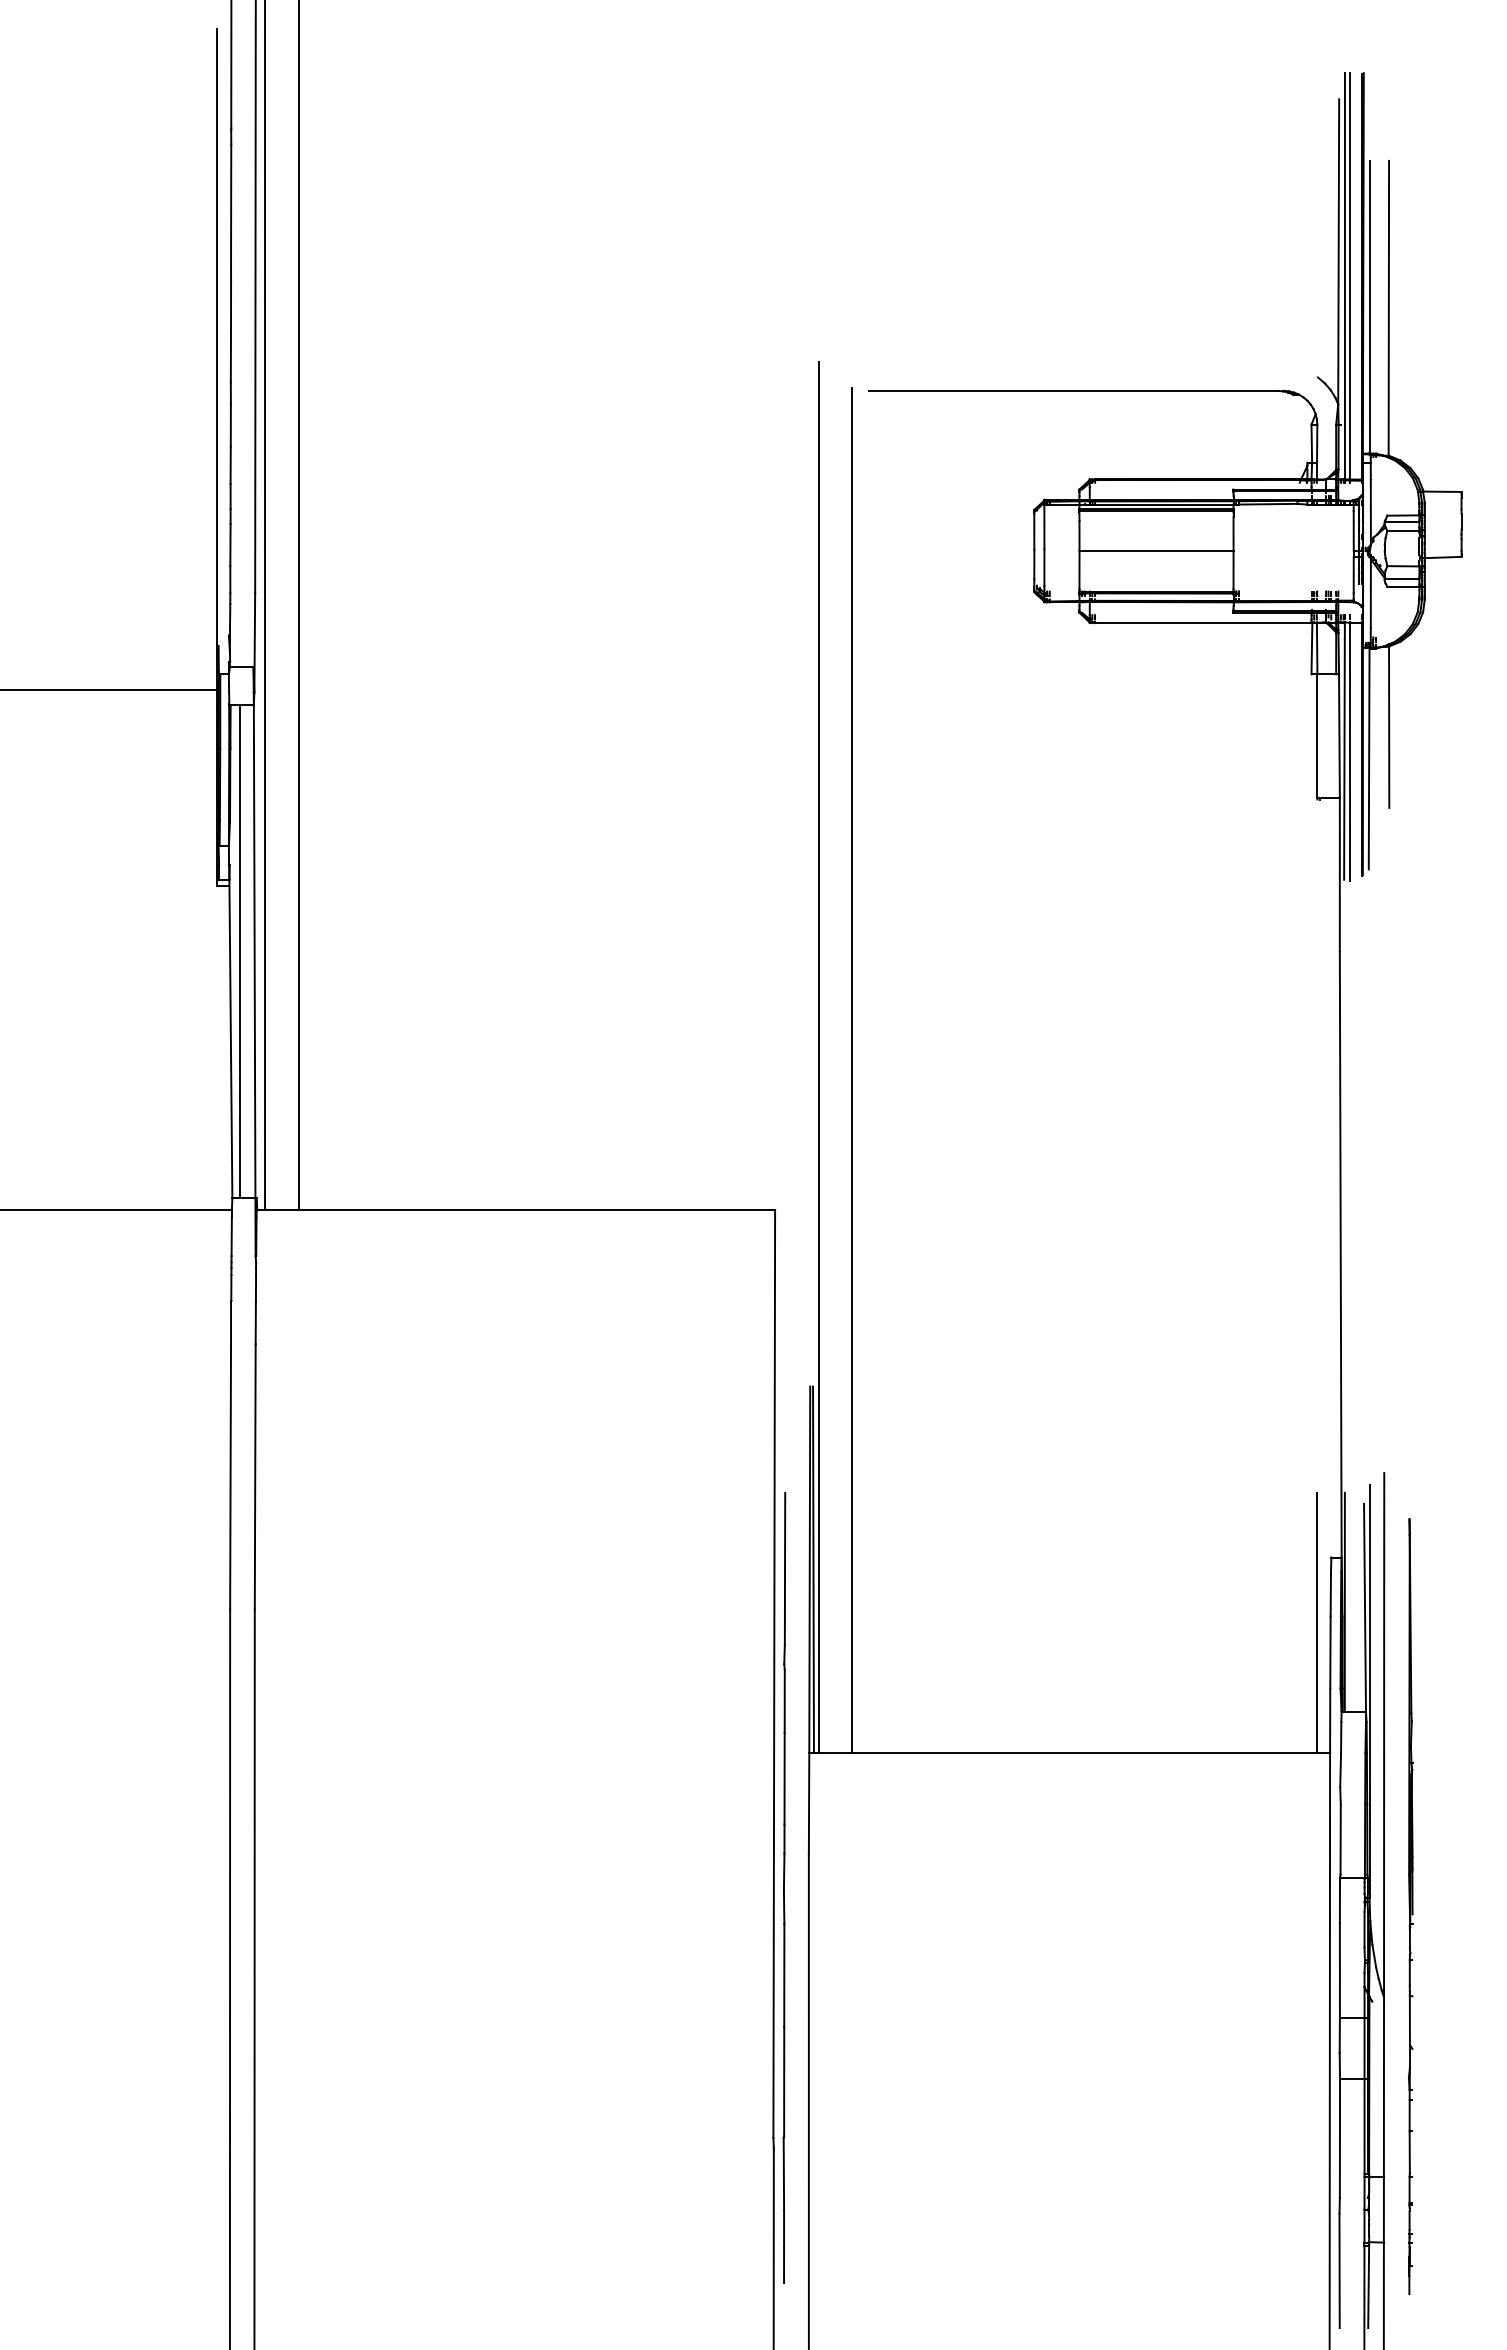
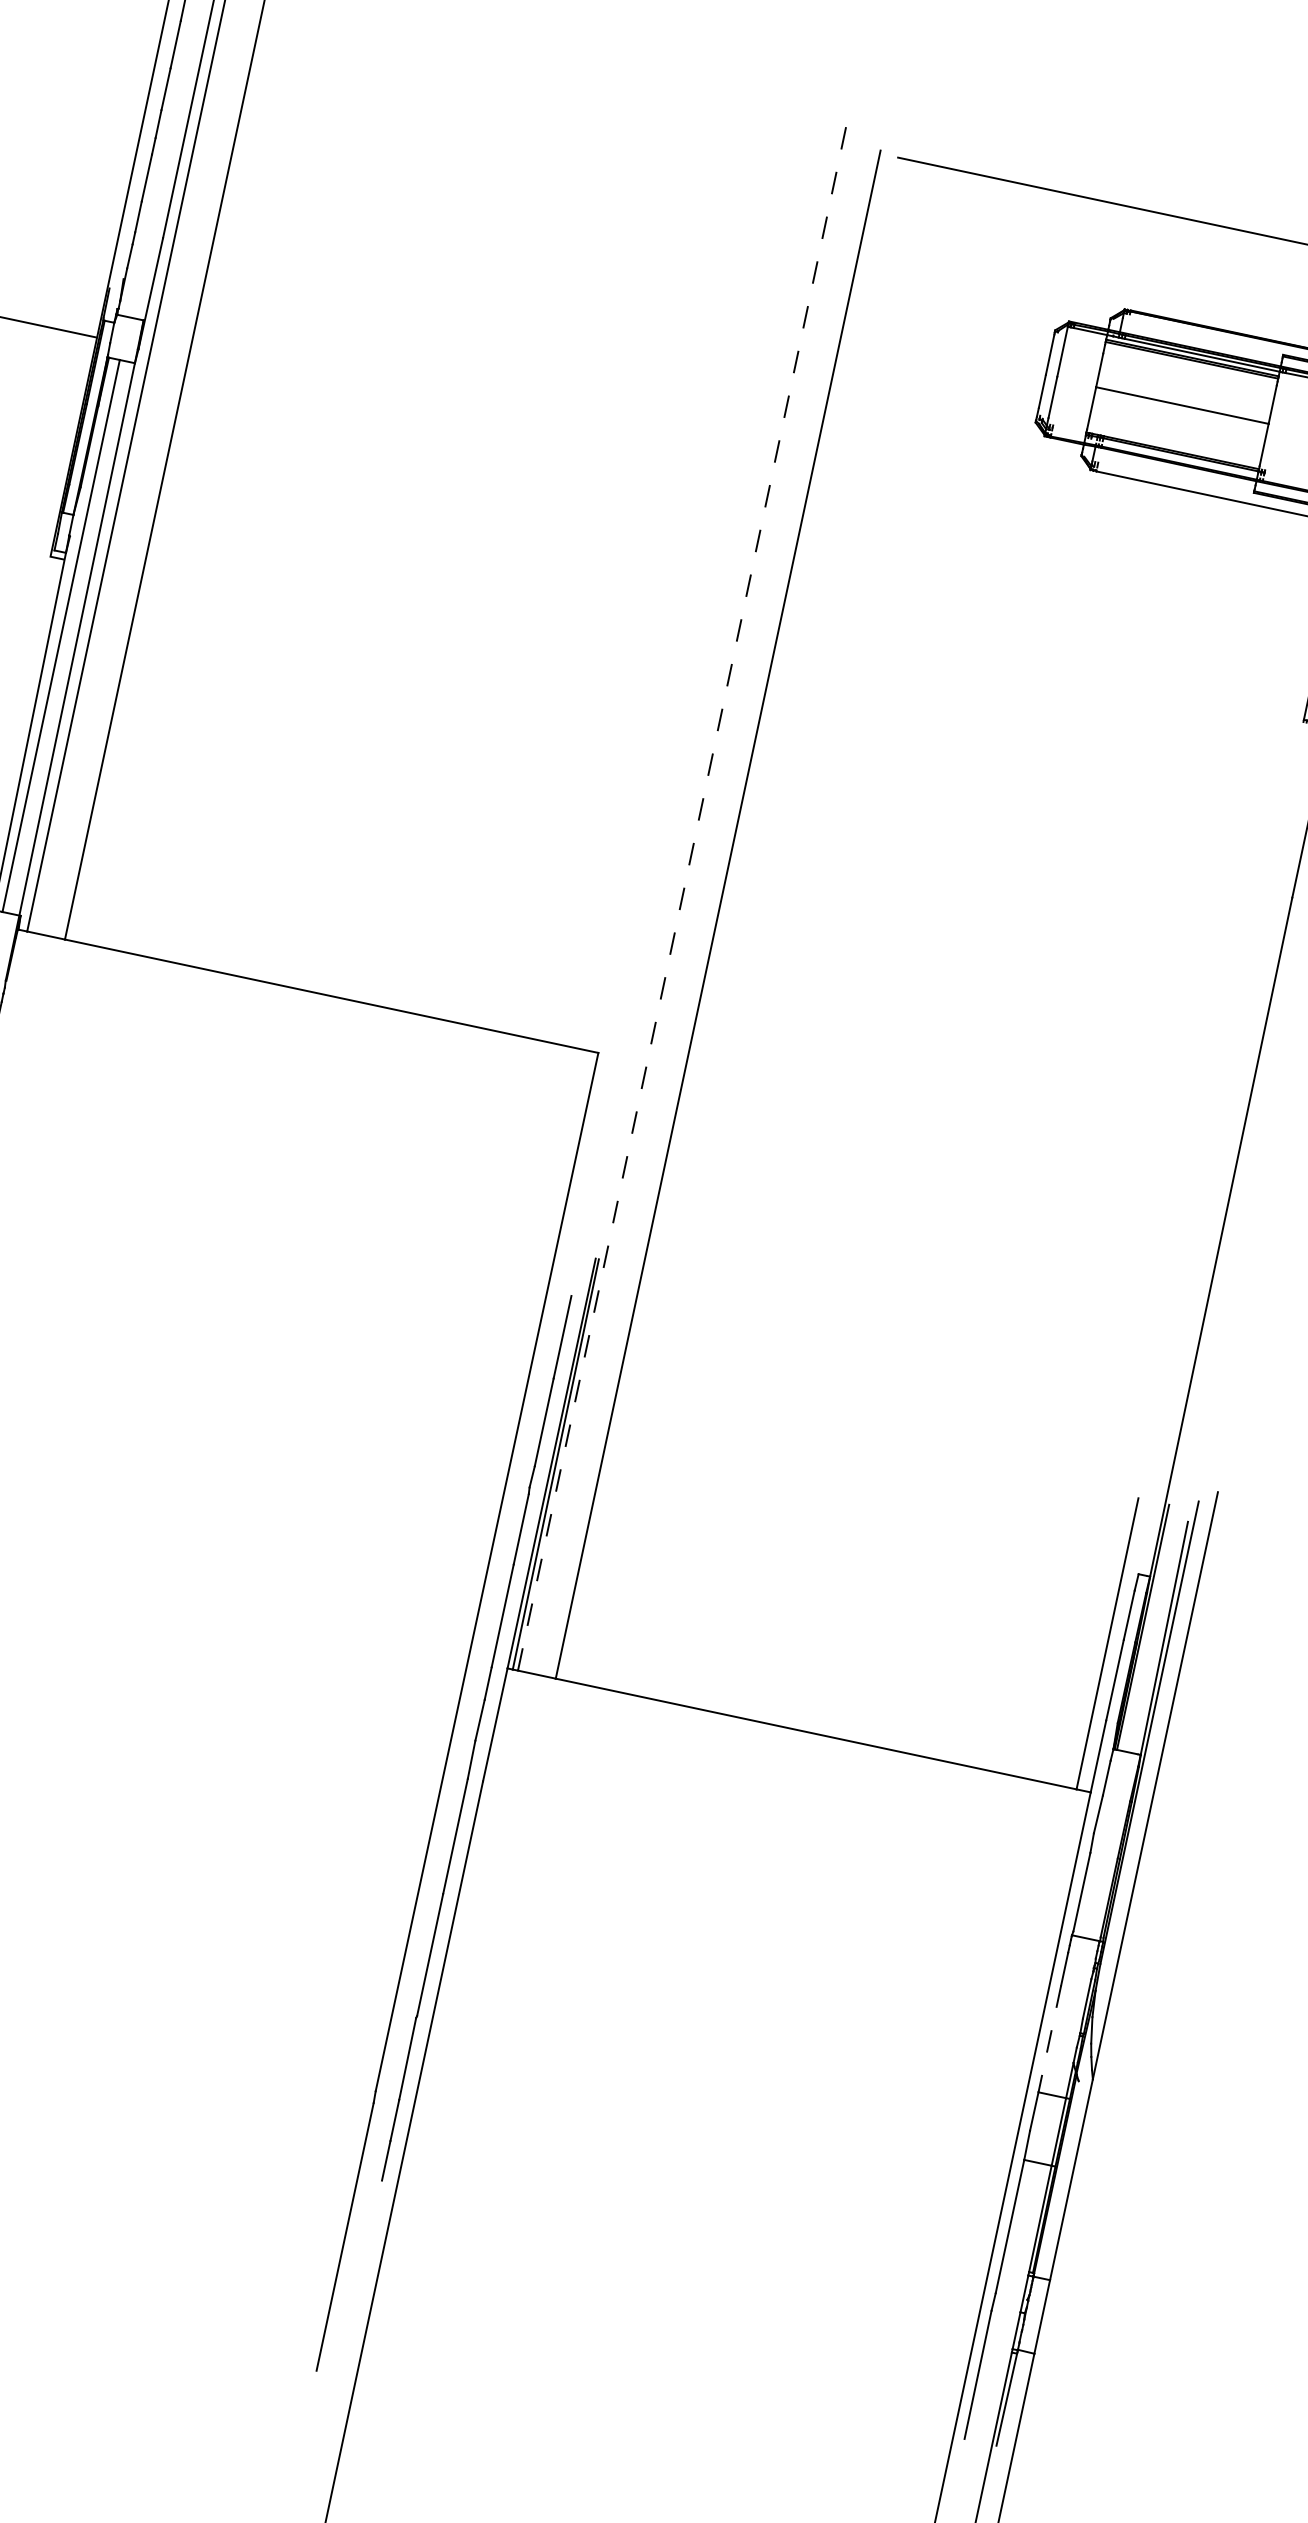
line: (818, 1057) -> (683, 892), solid -> dashed
line: (784, 1887) -> (476, 1737), moved
part: (1410, 1906) -> (1144, 1983), removed
line: (1339, 1970) -> (1049, 2038), solid -> dashed

